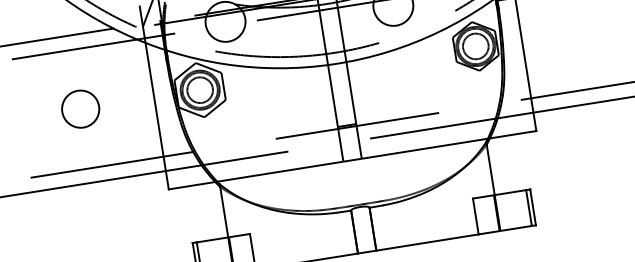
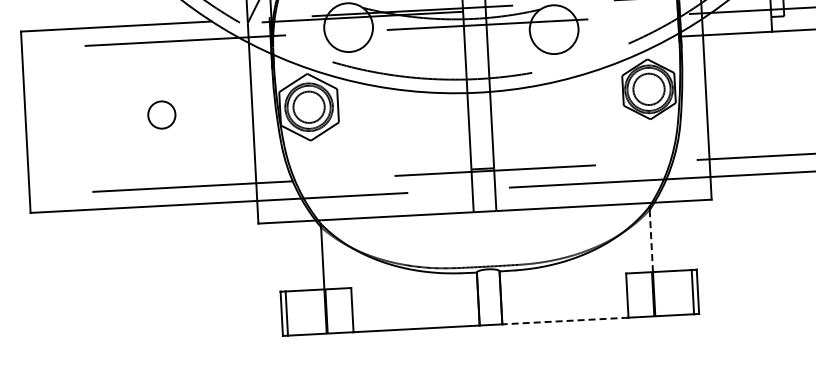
circle: (80, 108) -> (161, 114), size x0.6
line: (490, 169) -> (651, 240), solid -> dashed
line: (426, 243) -> (564, 321), solid -> dashed

